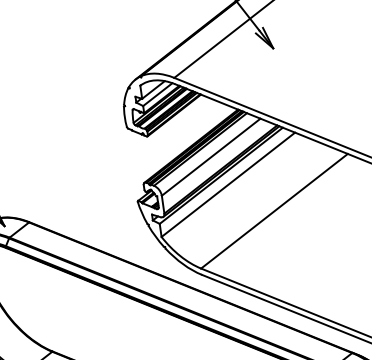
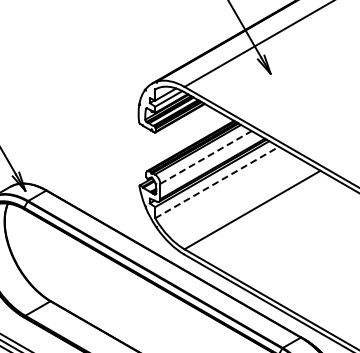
line: (211, 157) -> (206, 157), solid -> dashed
line: (228, 184) -> (217, 182), solid -> dashed

